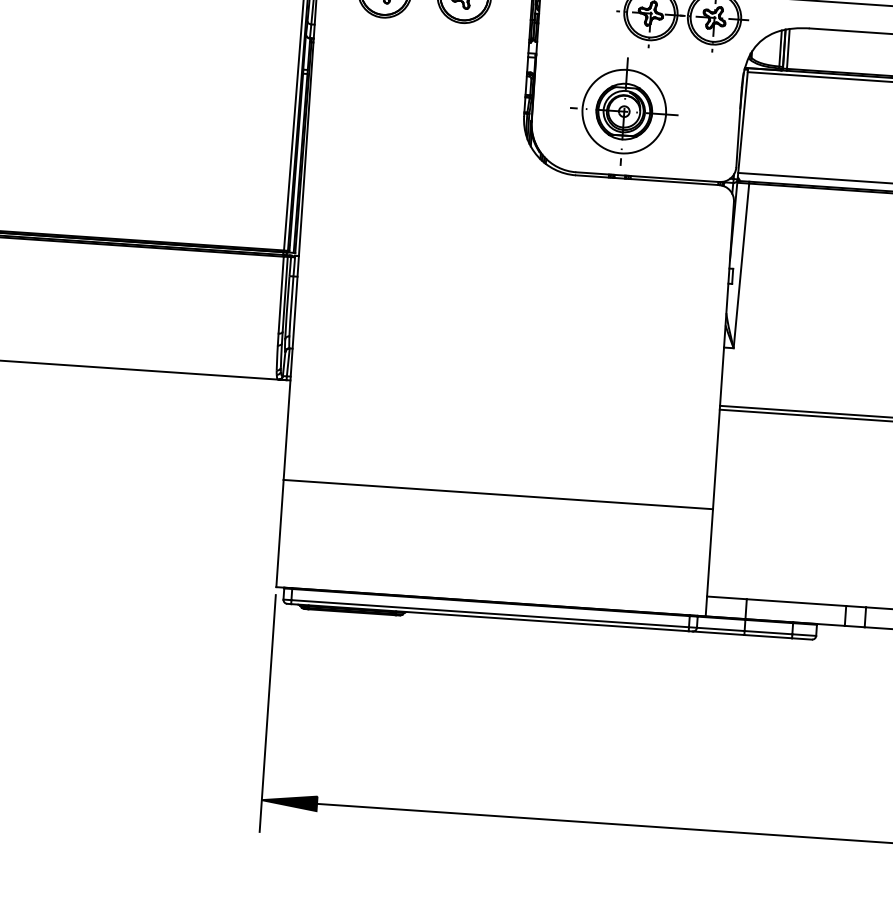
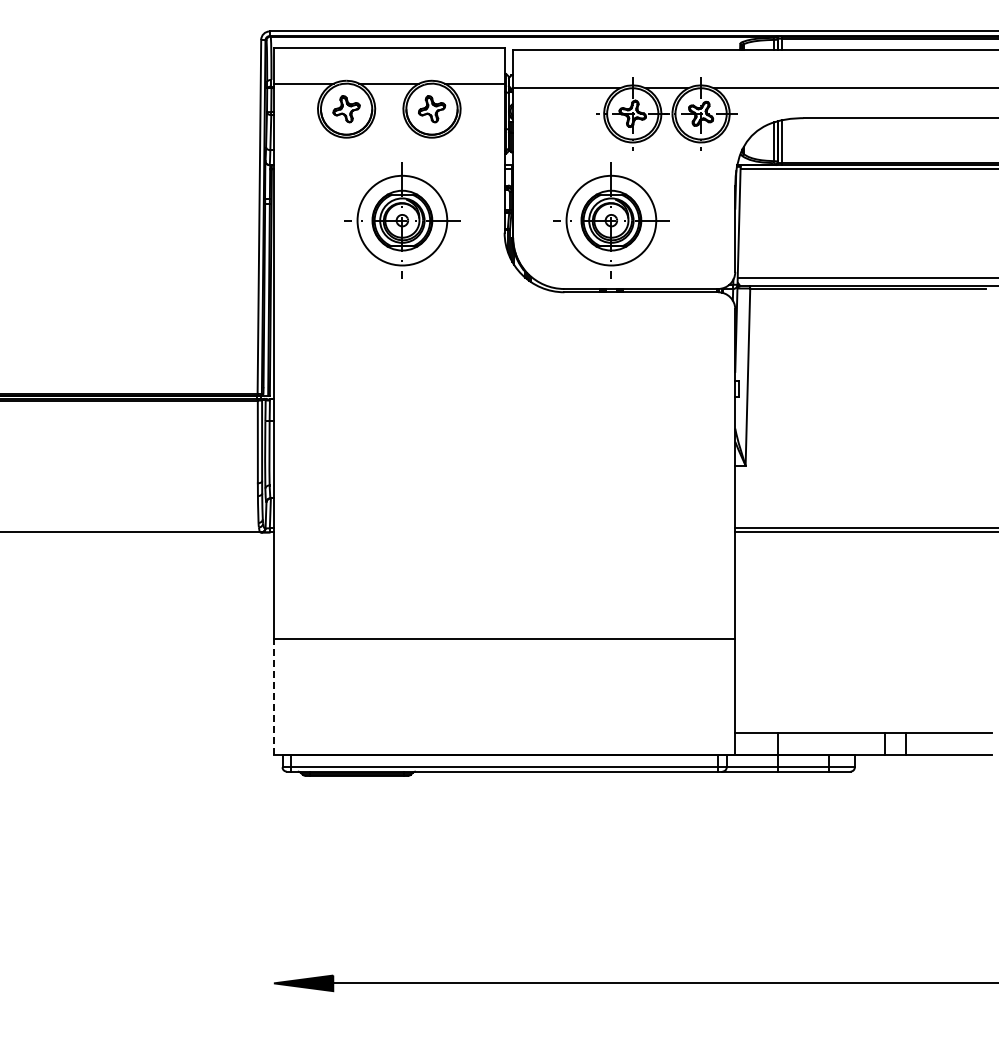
part: (429, 98) -> (402, 220), added
line: (279, 533) -> (273, 696), solid -> dashed
line: (267, 713) -> (273, 890), removed

